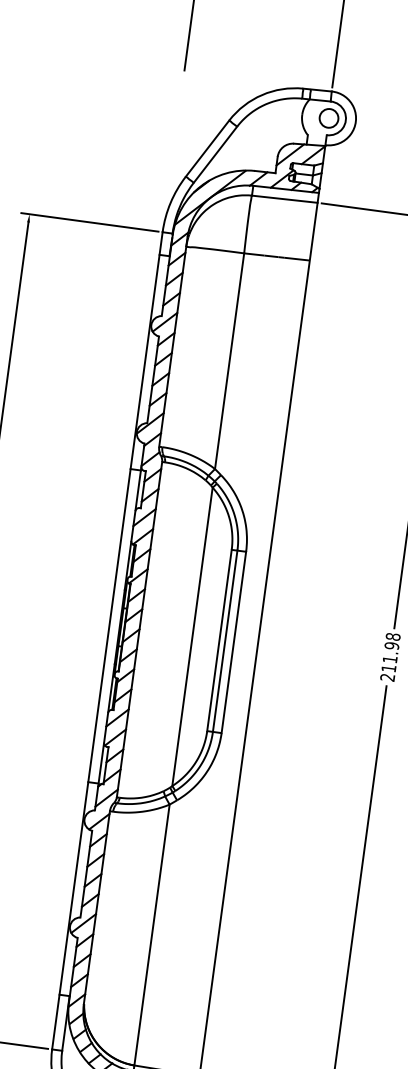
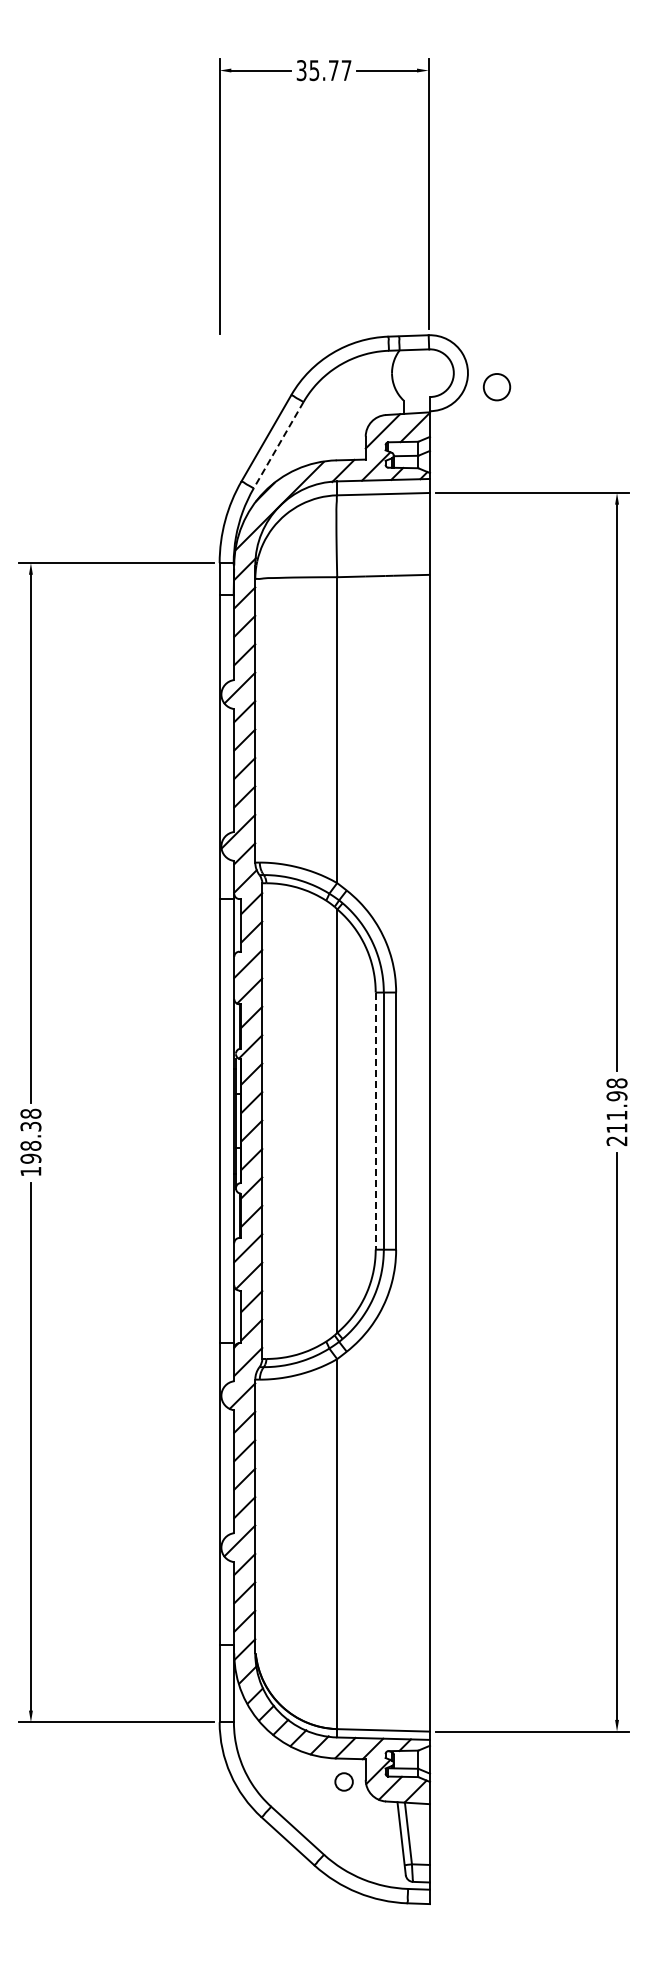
circle: (328, 118) -> (496, 387), moved
line: (215, 154) -> (278, 445), solid -> dashed
line: (219, 640) -> (375, 1121), solid -> dashed

